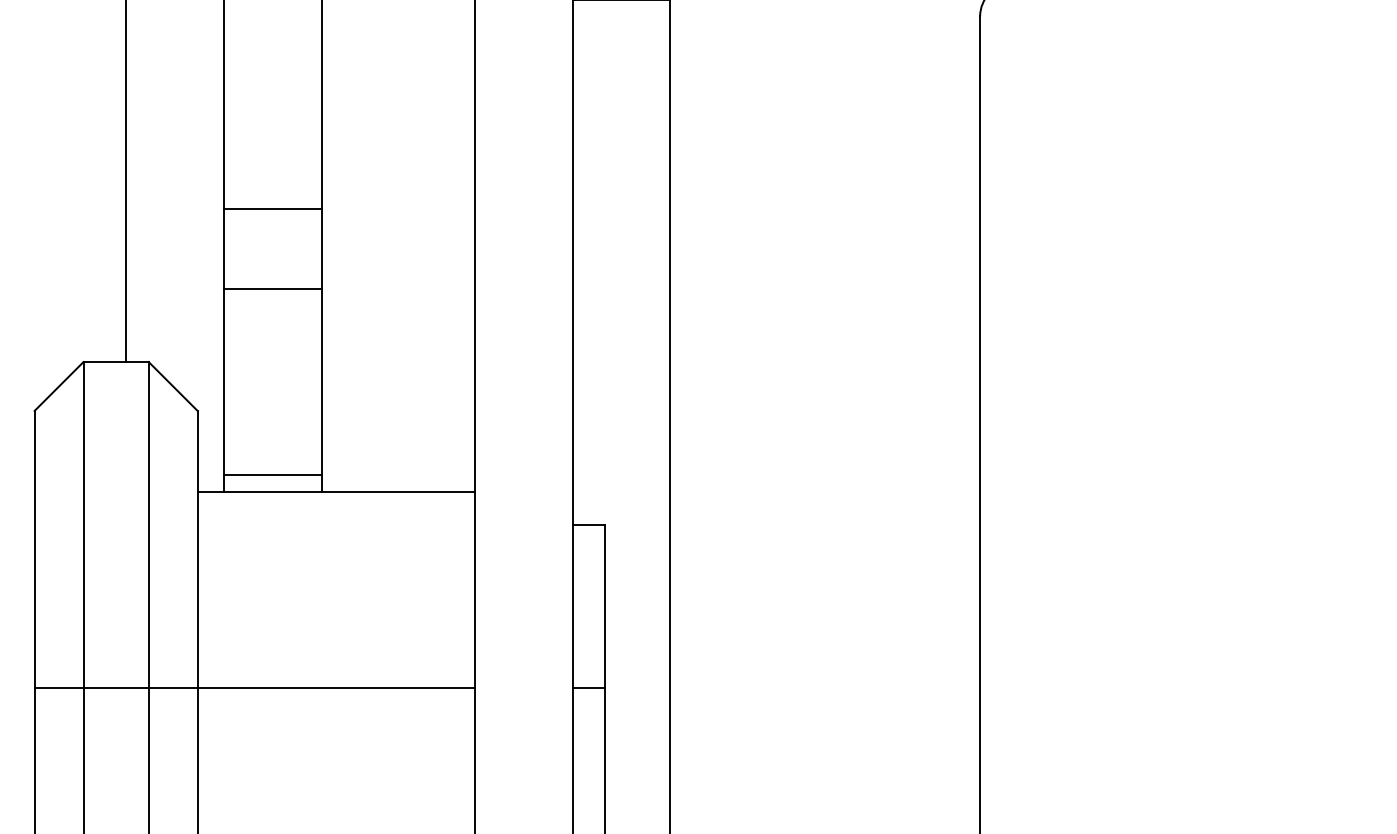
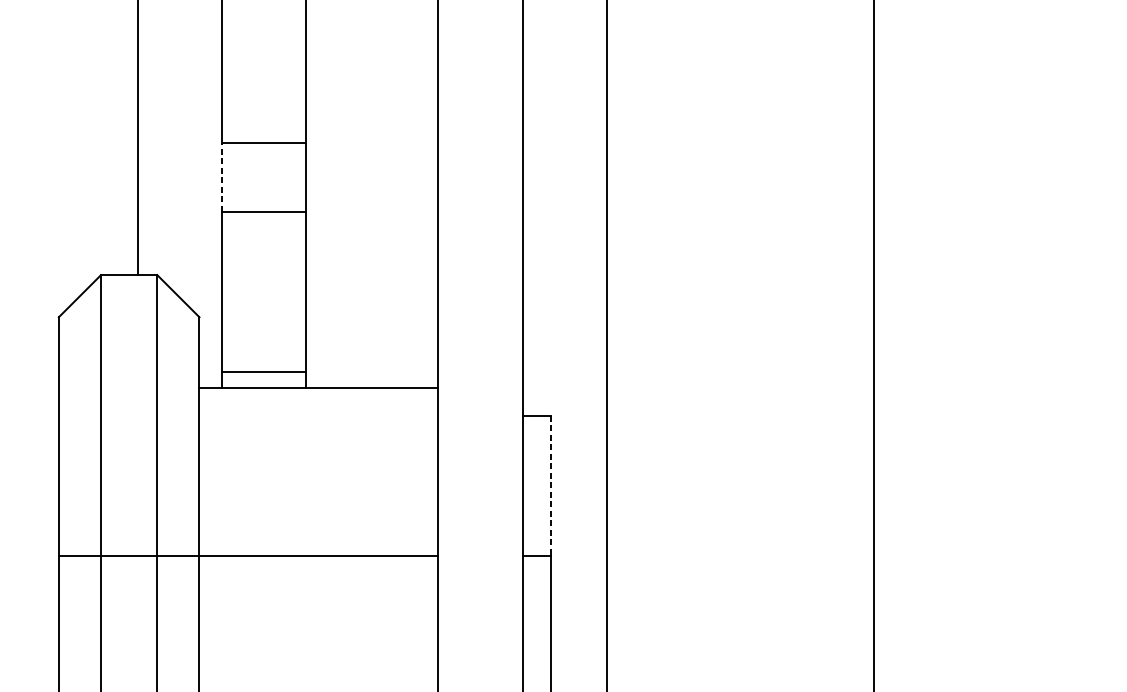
line: (223, 248) -> (221, 177), solid -> dashed
line: (605, 606) -> (551, 485), solid -> dashed

